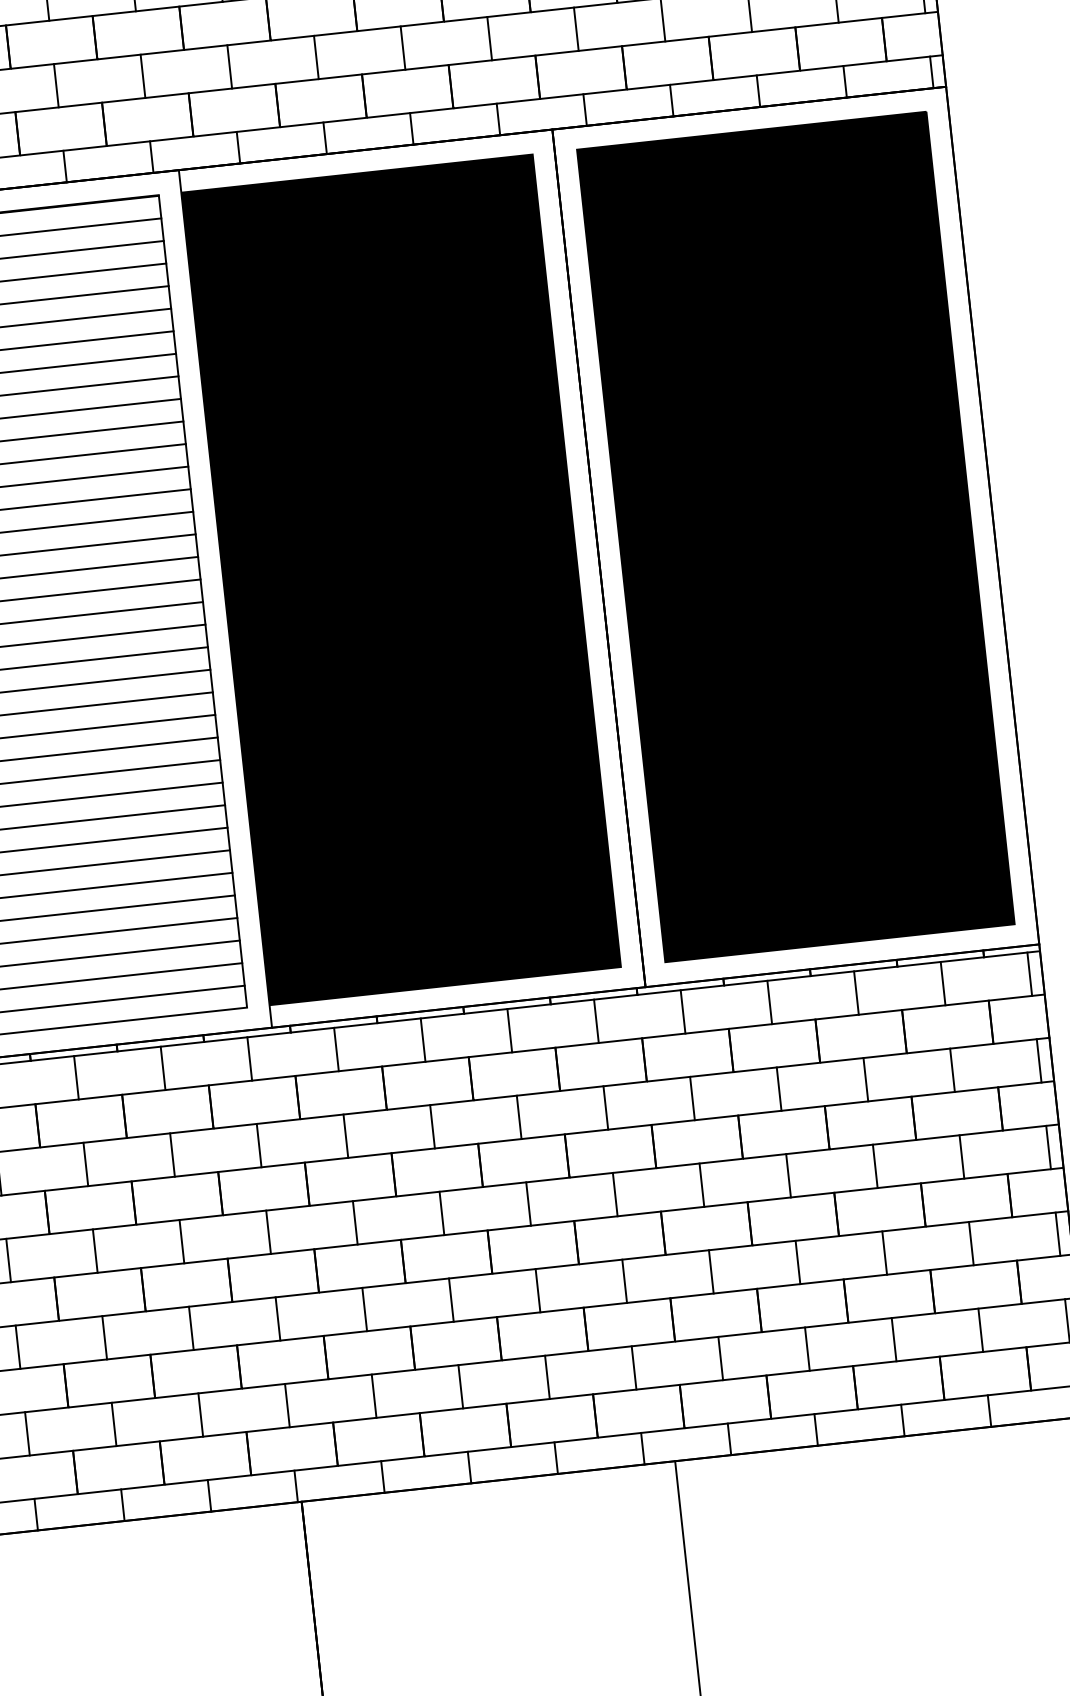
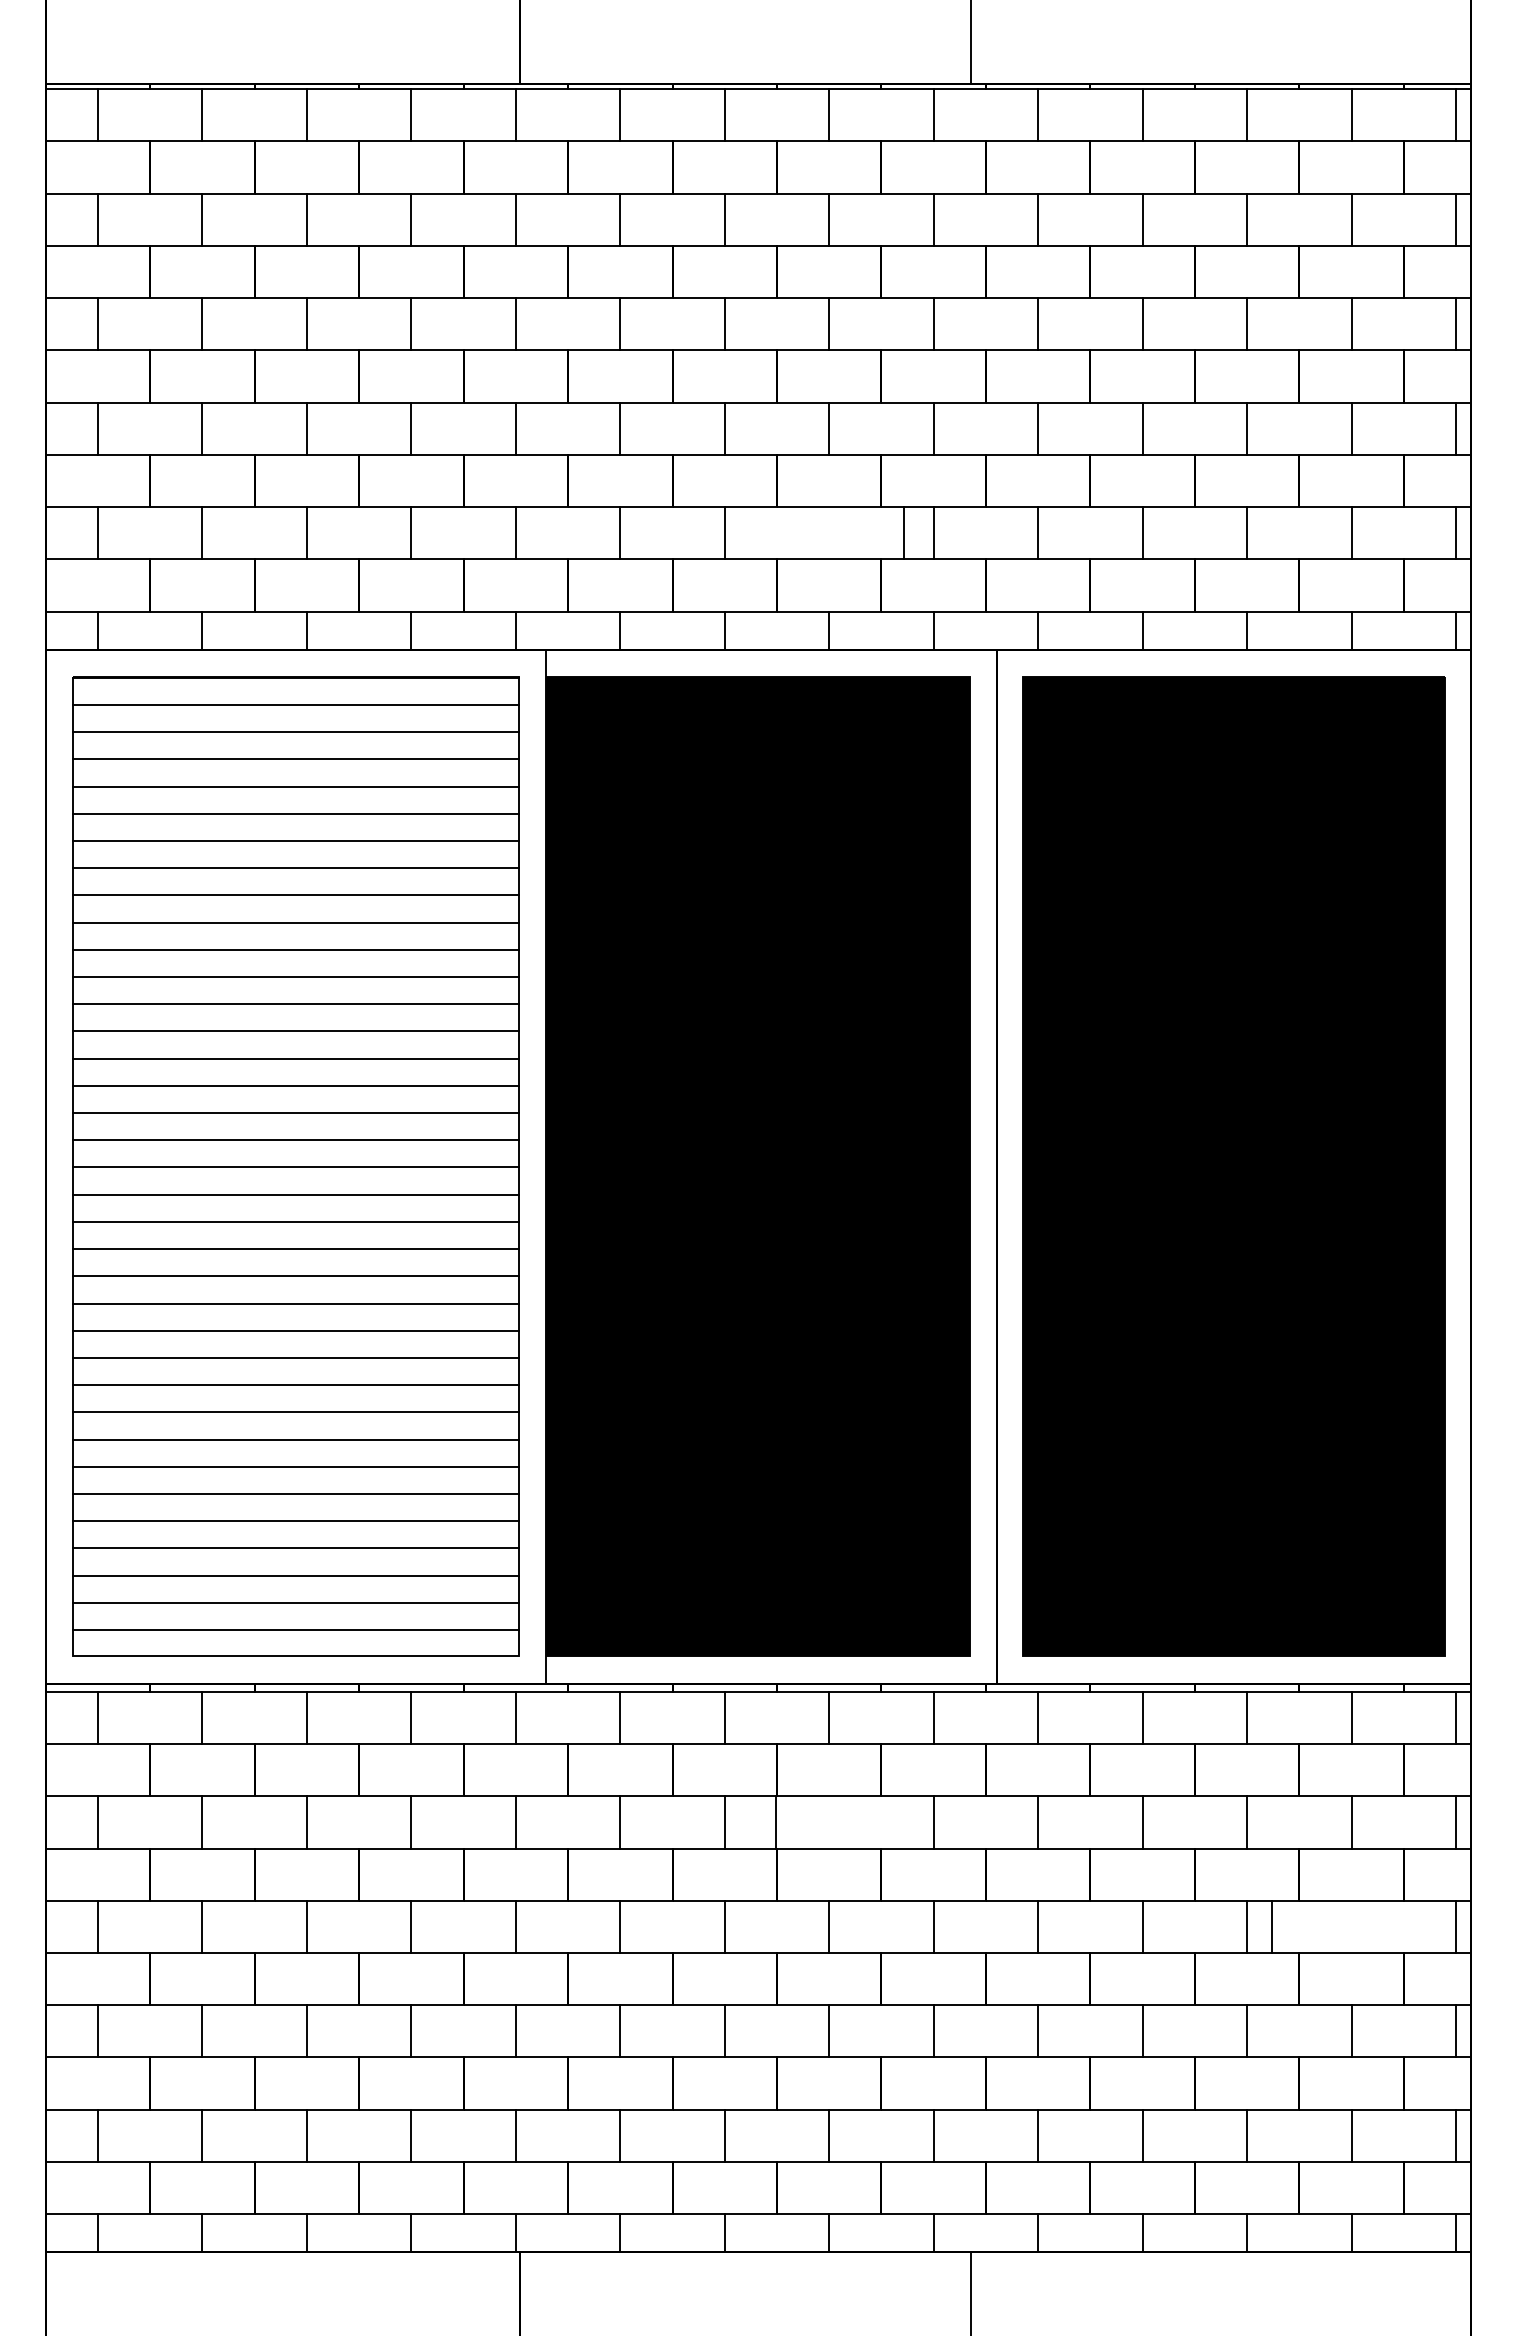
line: (403, 48) -> (904, 533), moved
line: (519, 1117) -> (776, 1822), moved
line: (961, 1156) -> (1271, 1926), moved

